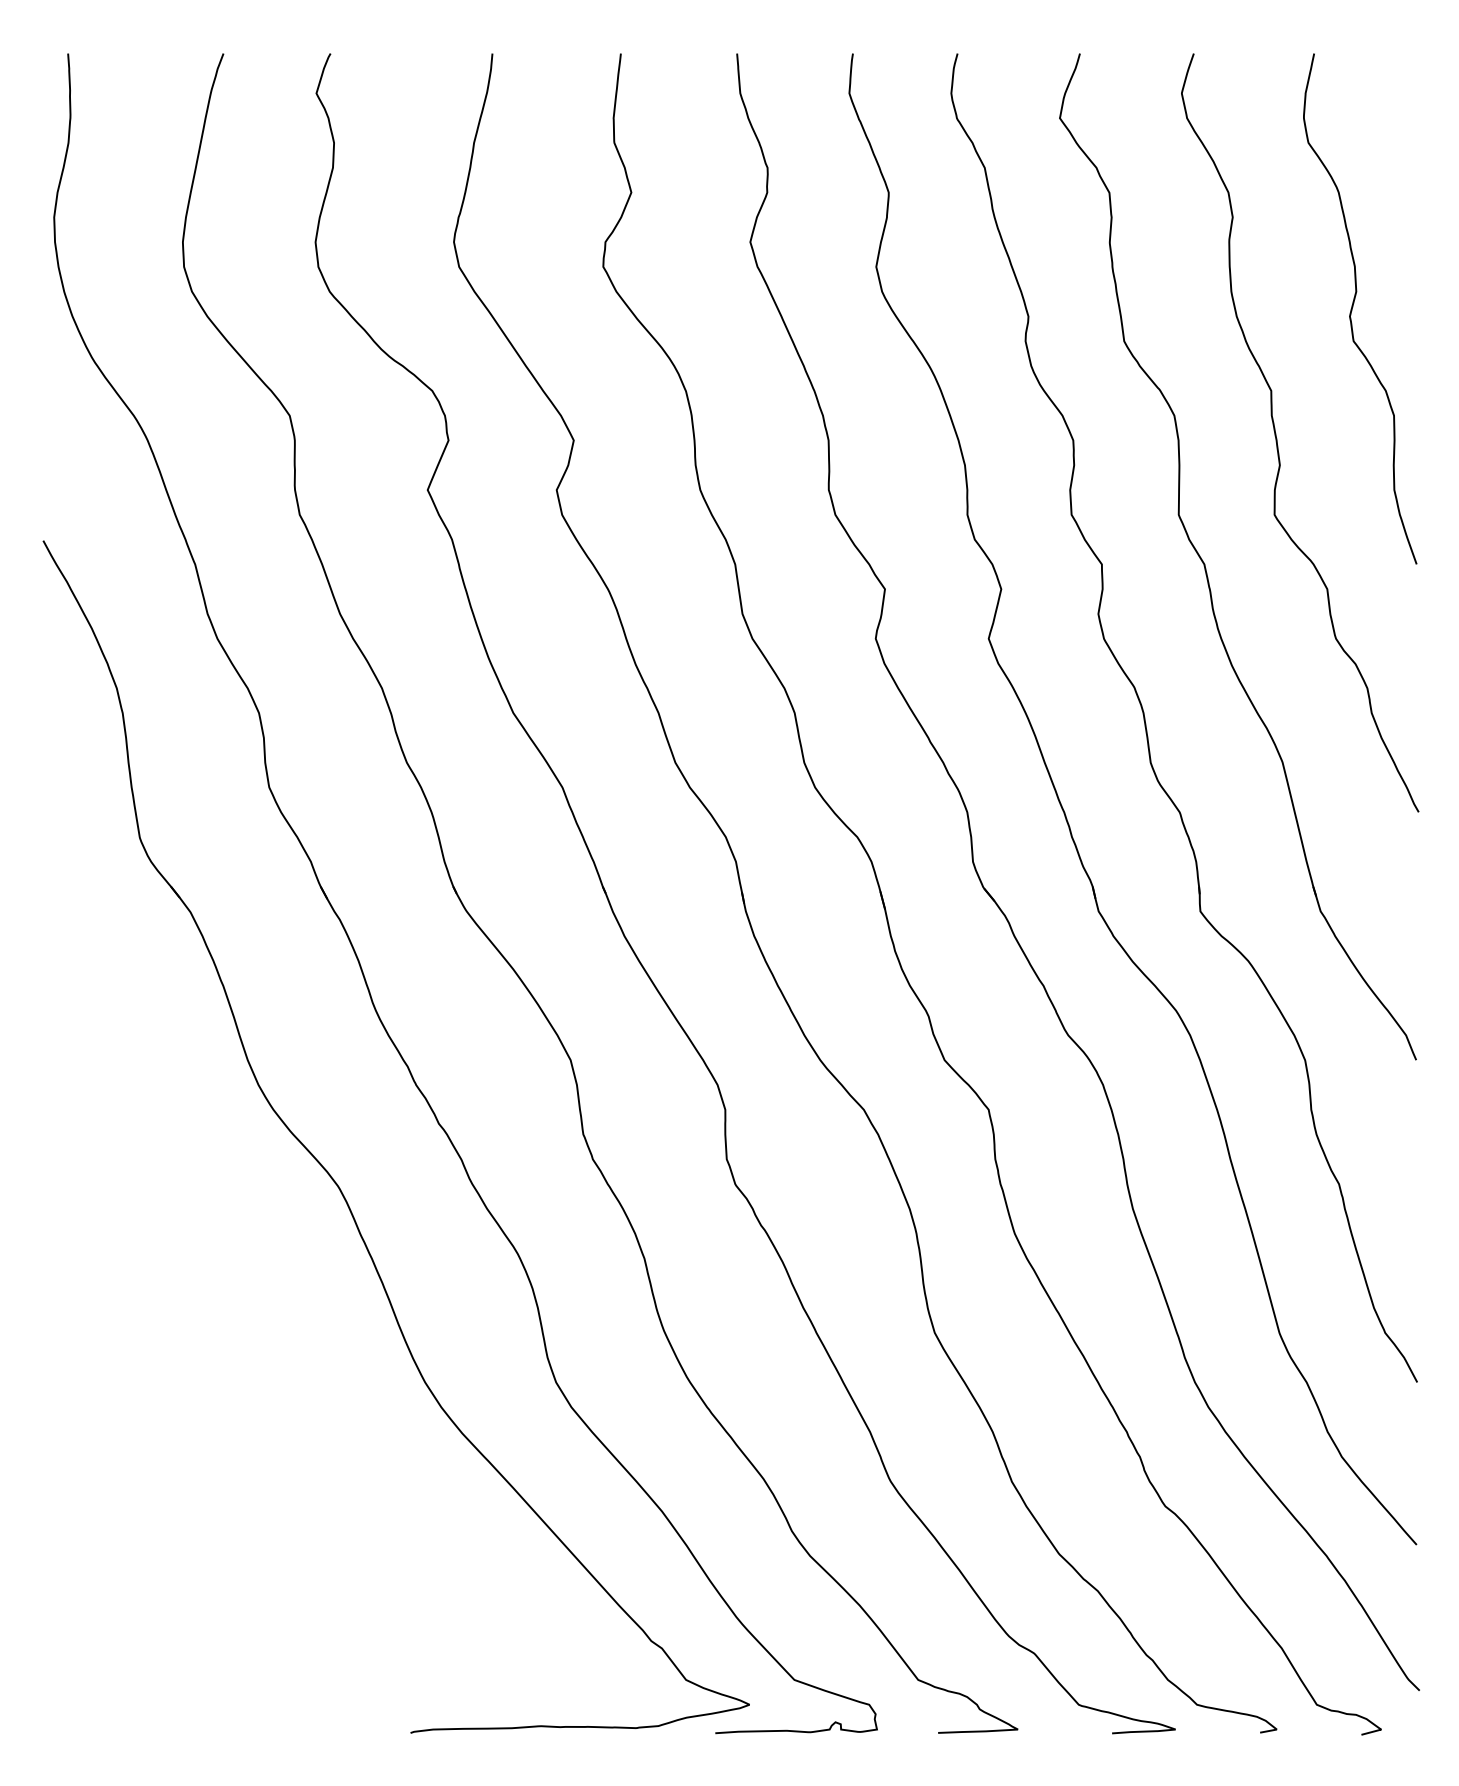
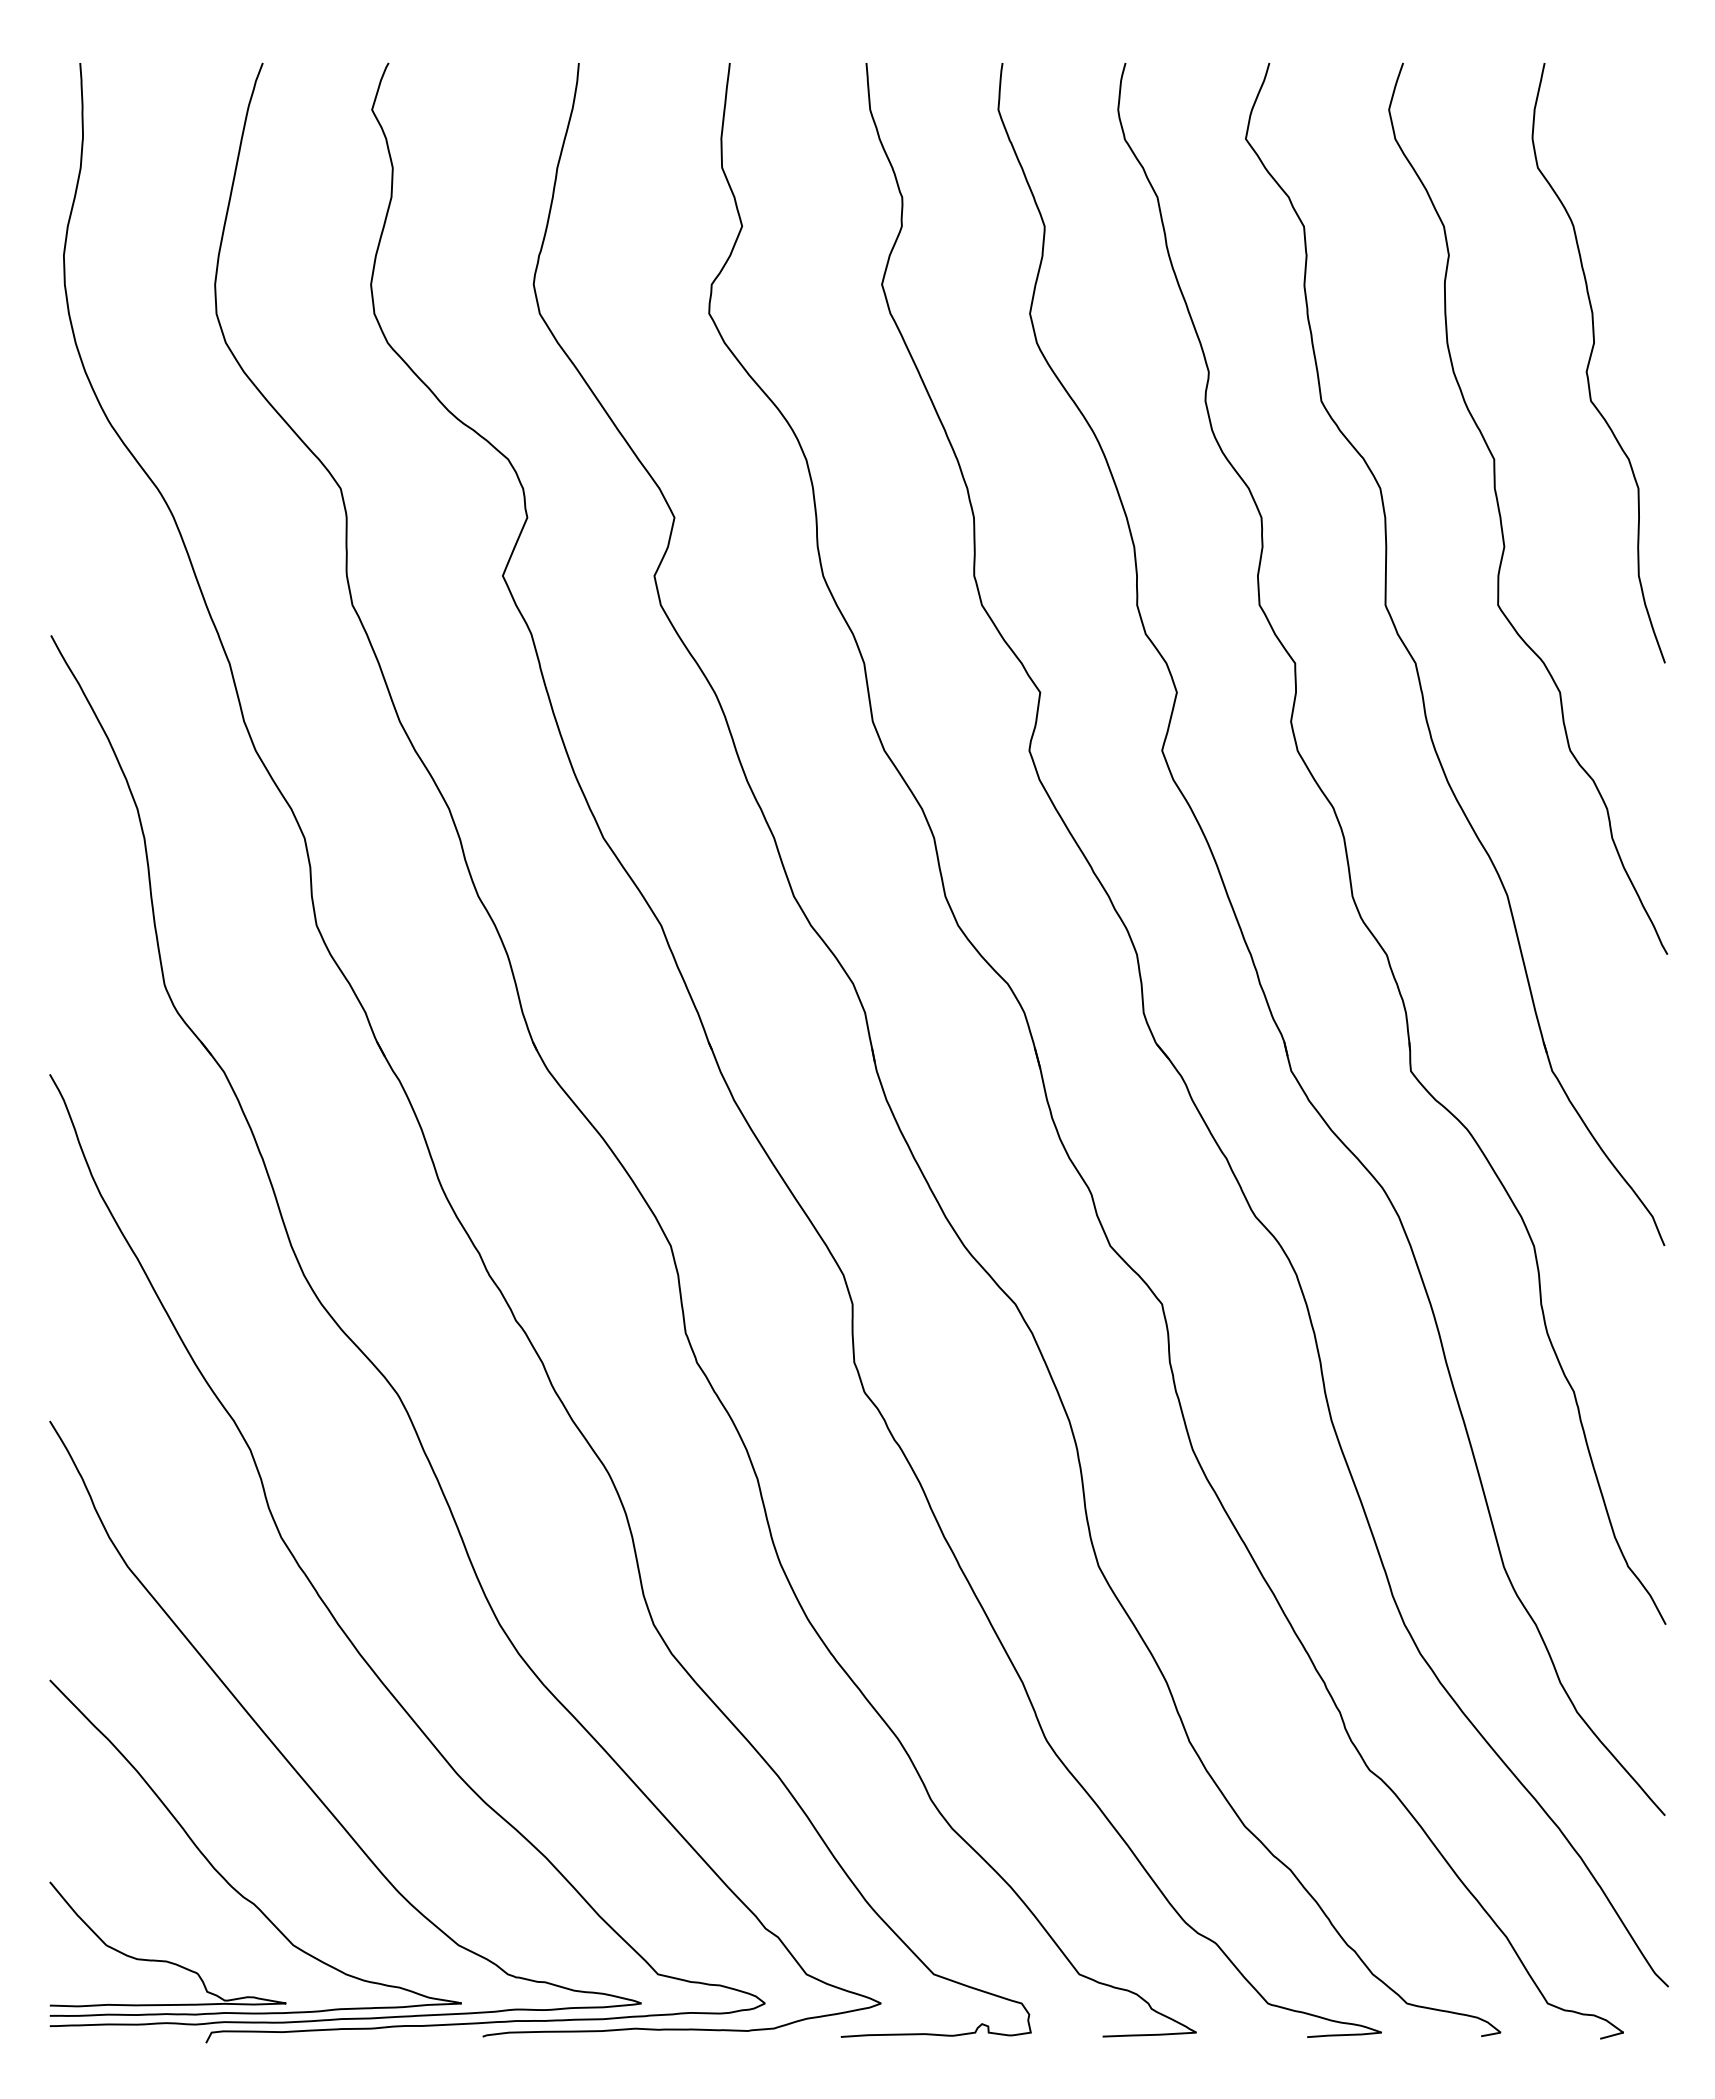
part: (281, 1370) -> (330, 1610), added

